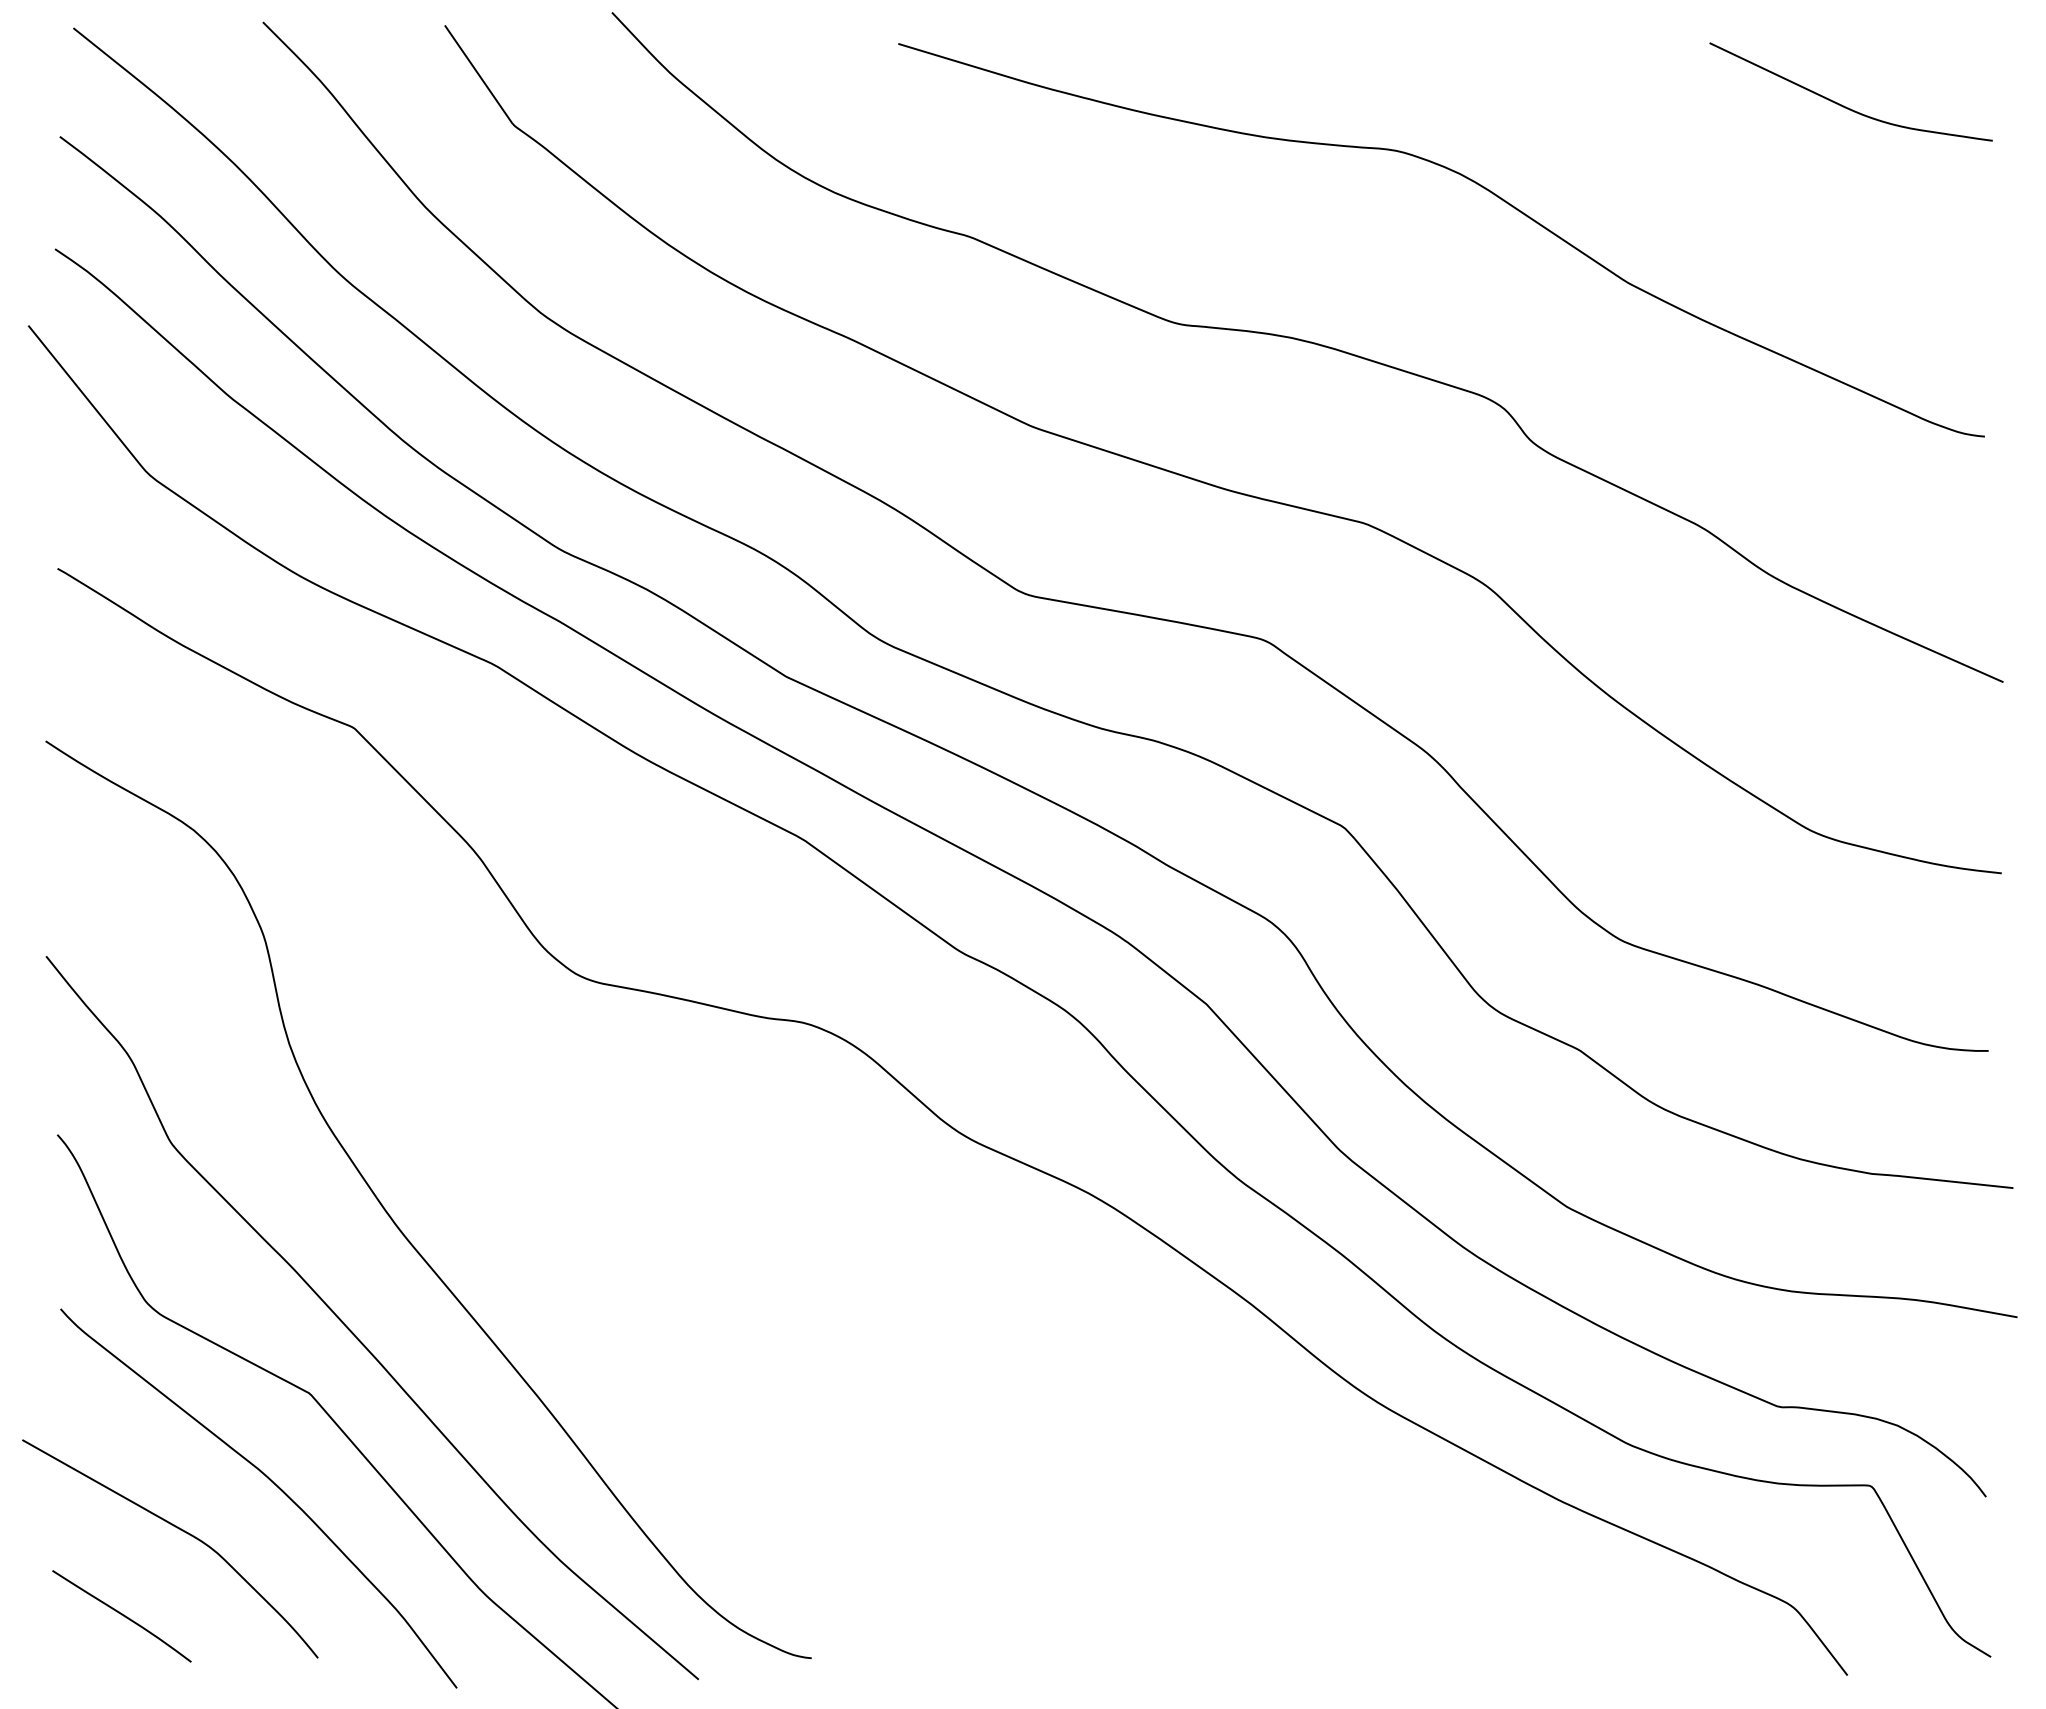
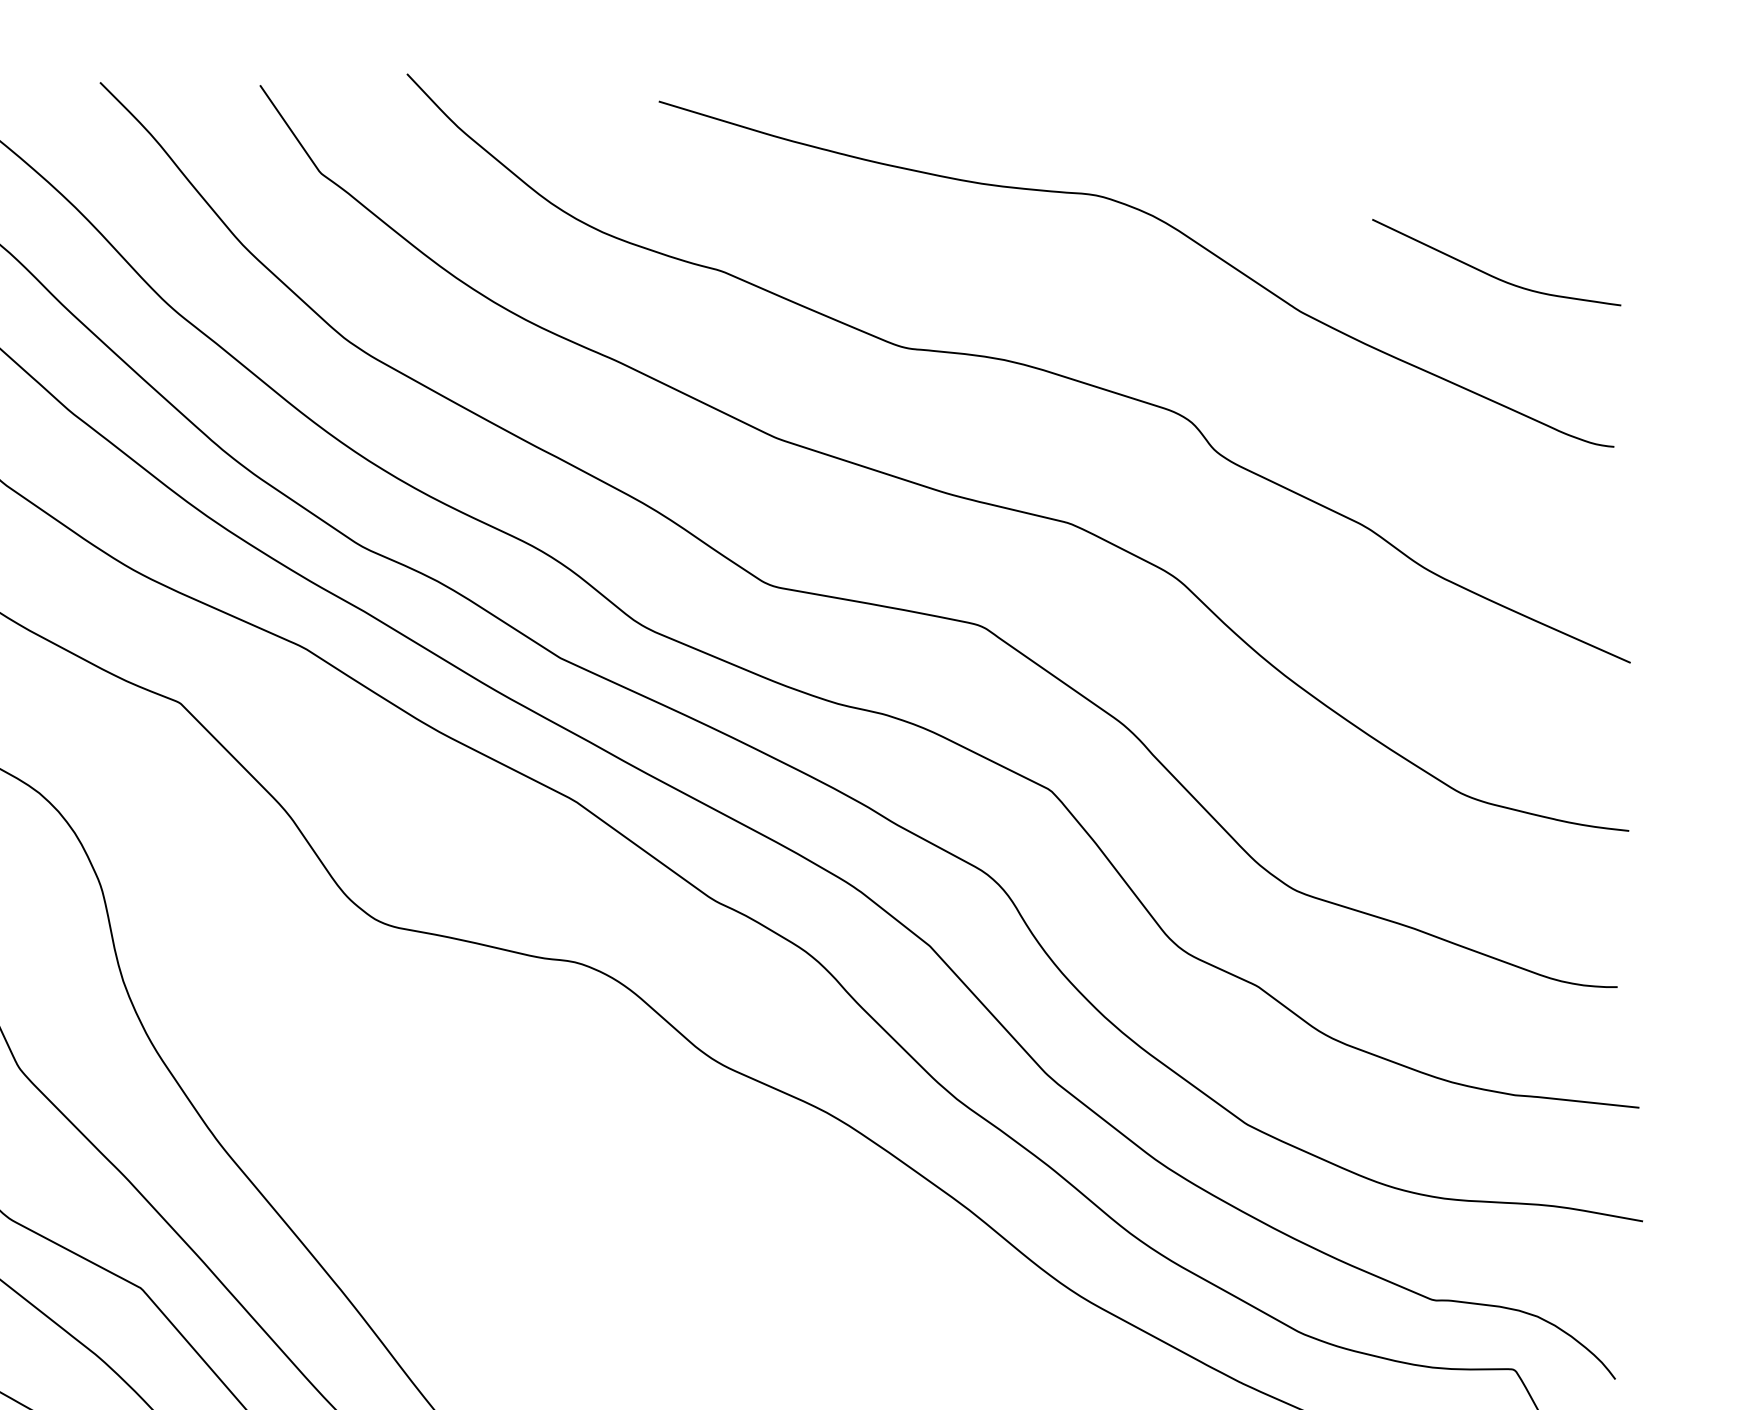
curve: (1846, 106) -> (1492, 275), moved

